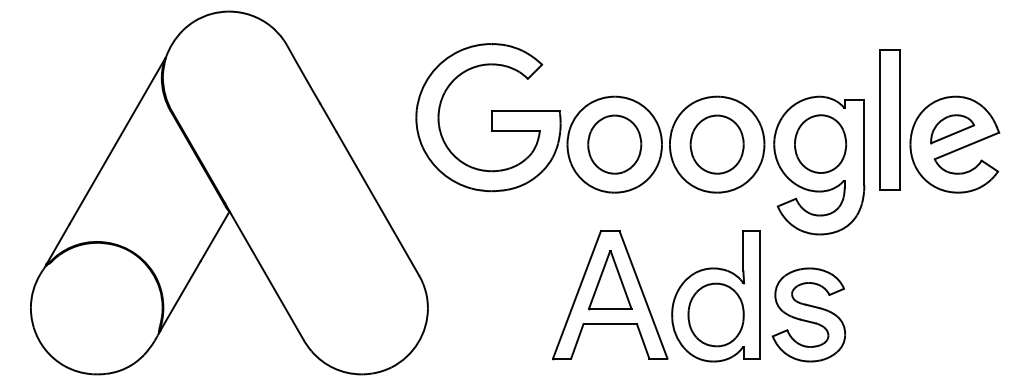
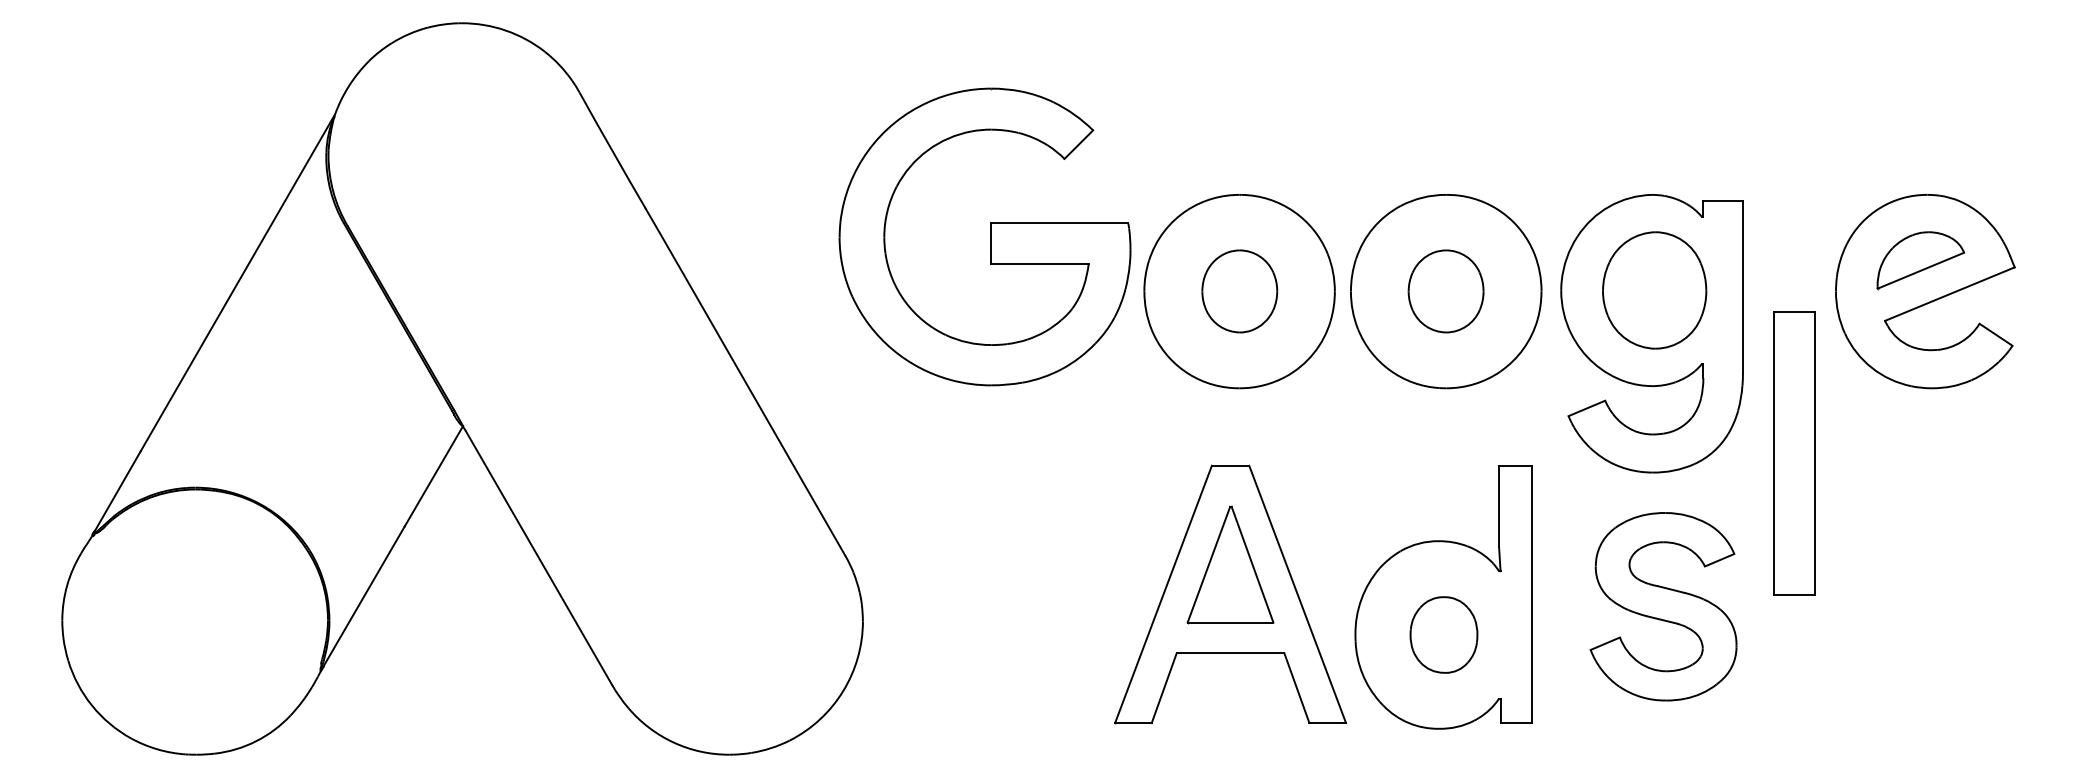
part: (889, 119) -> (1793, 452), moved
part: (614, 144) -> (1239, 291), size x0.7
part: (716, 144) -> (1444, 291), size x0.7
part: (715, 314) -> (1442, 634), size x0.6
part: (808, 314) -> (1662, 605), moved

